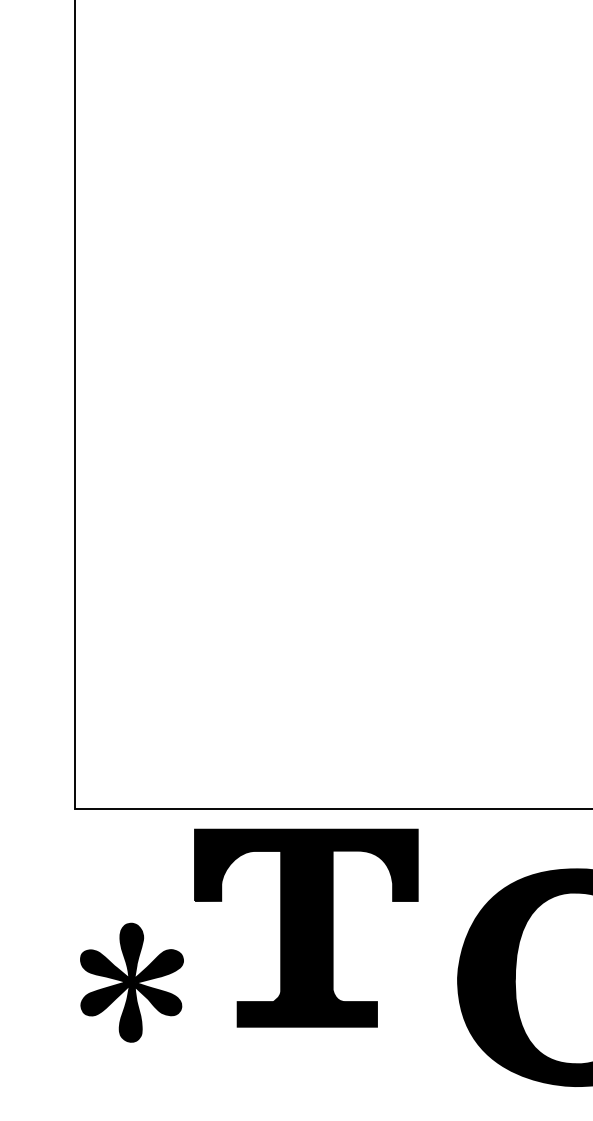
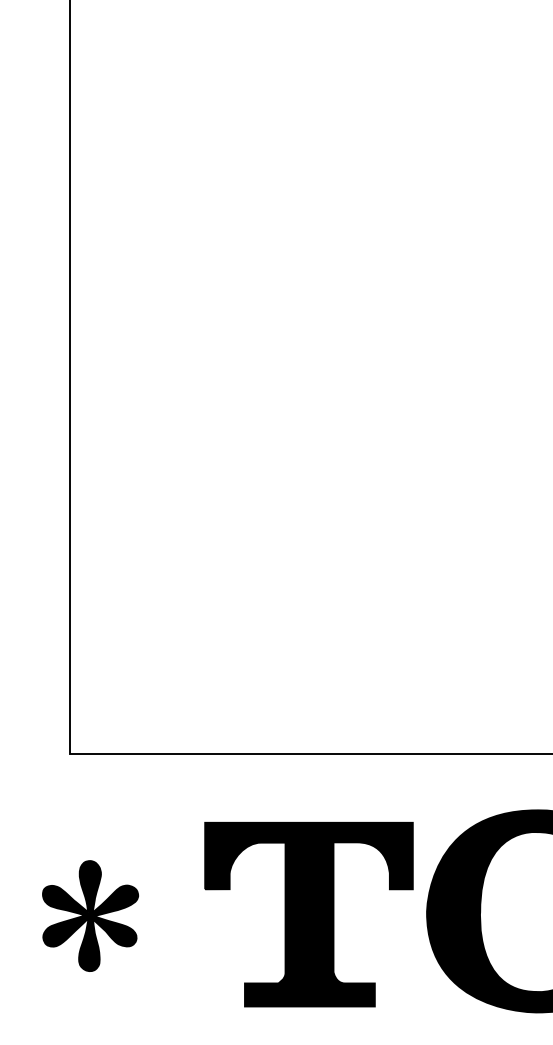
part: (306, 927) -> (309, 913), moved
part: (131, 982) -> (90, 915), moved

